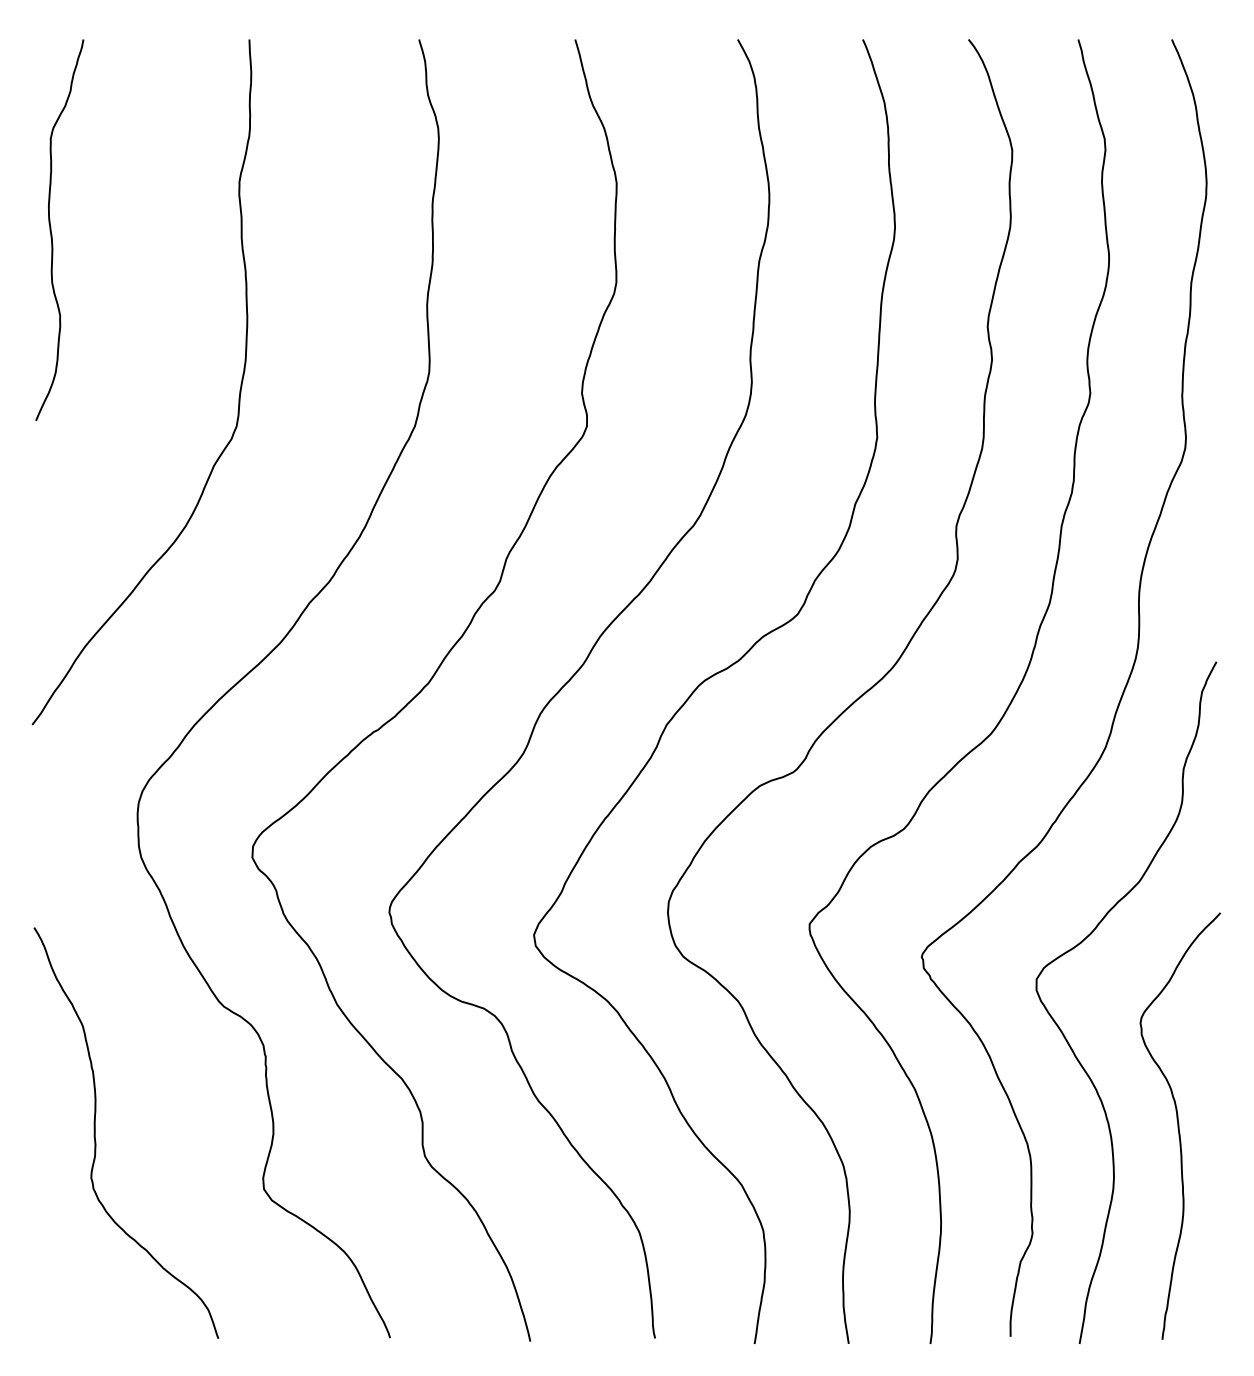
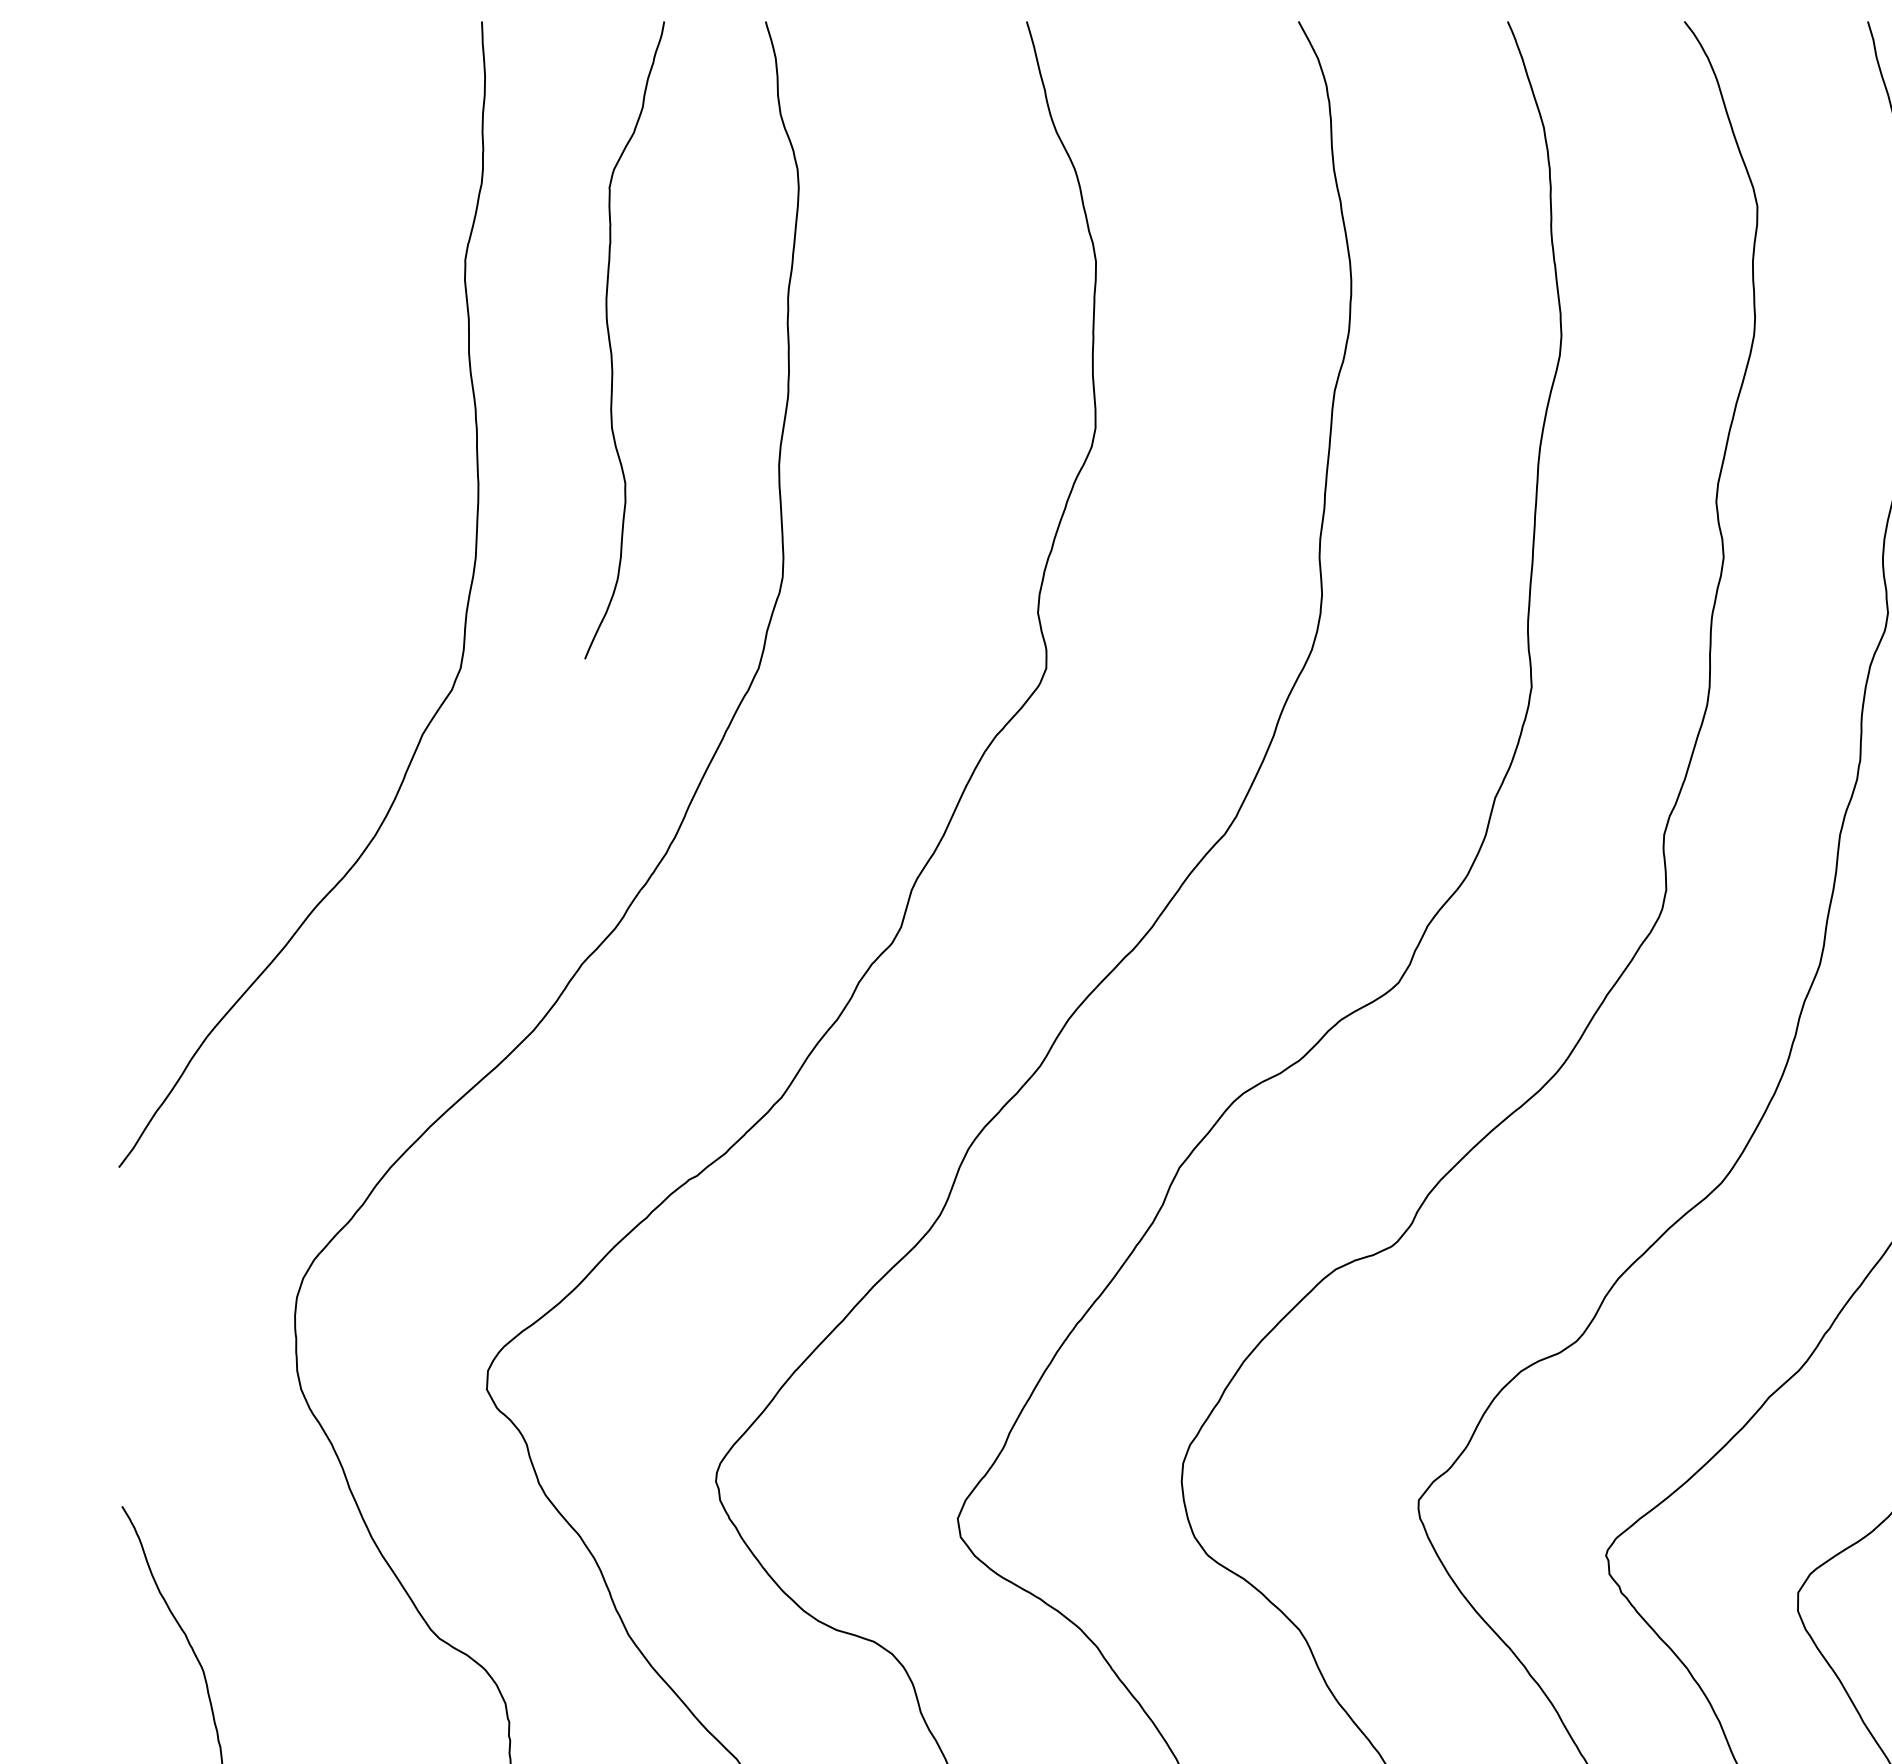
curve: (51, 229) -> (610, 339), moved

